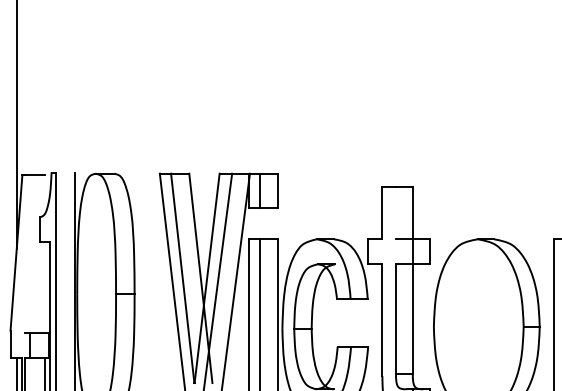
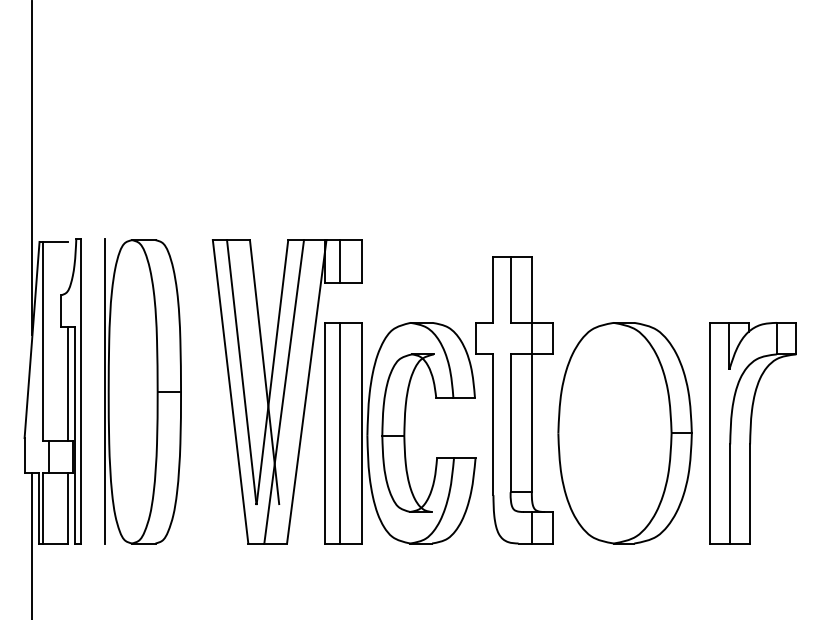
line: (395, 212) -> (510, 289), added
line: (25, 254) -> (43, 341), added
line: (44, 287) -> (67, 383), added

